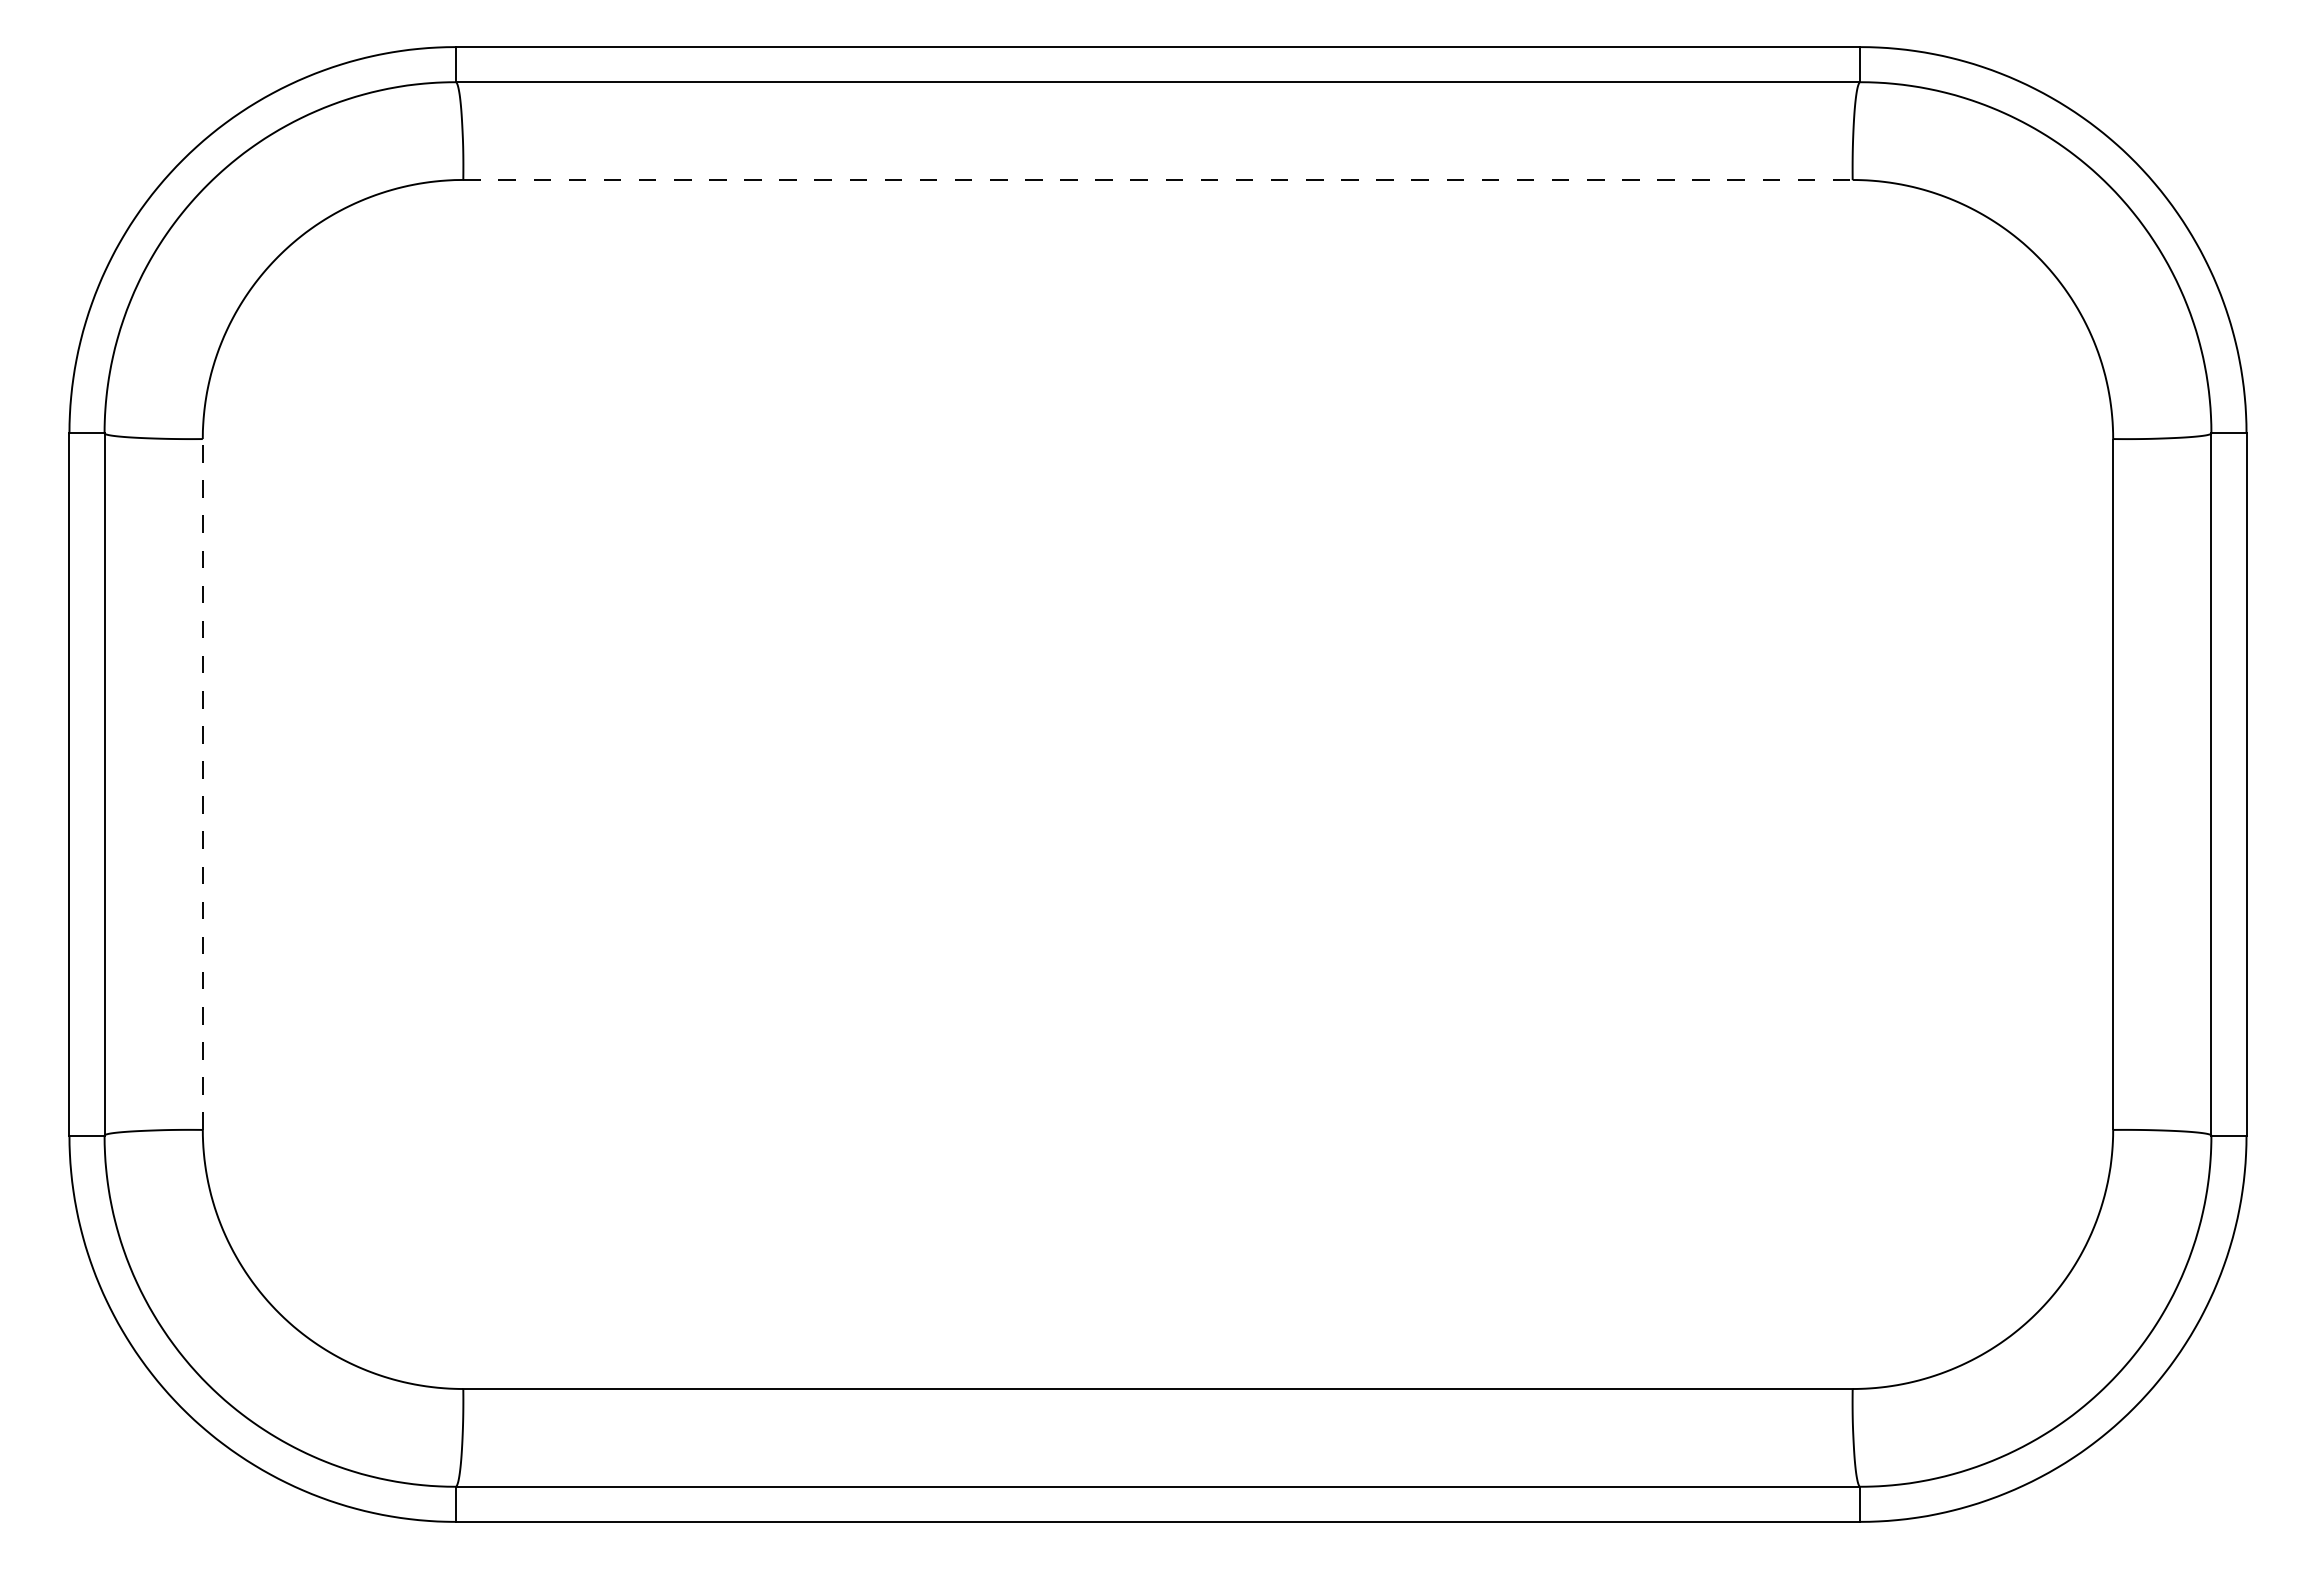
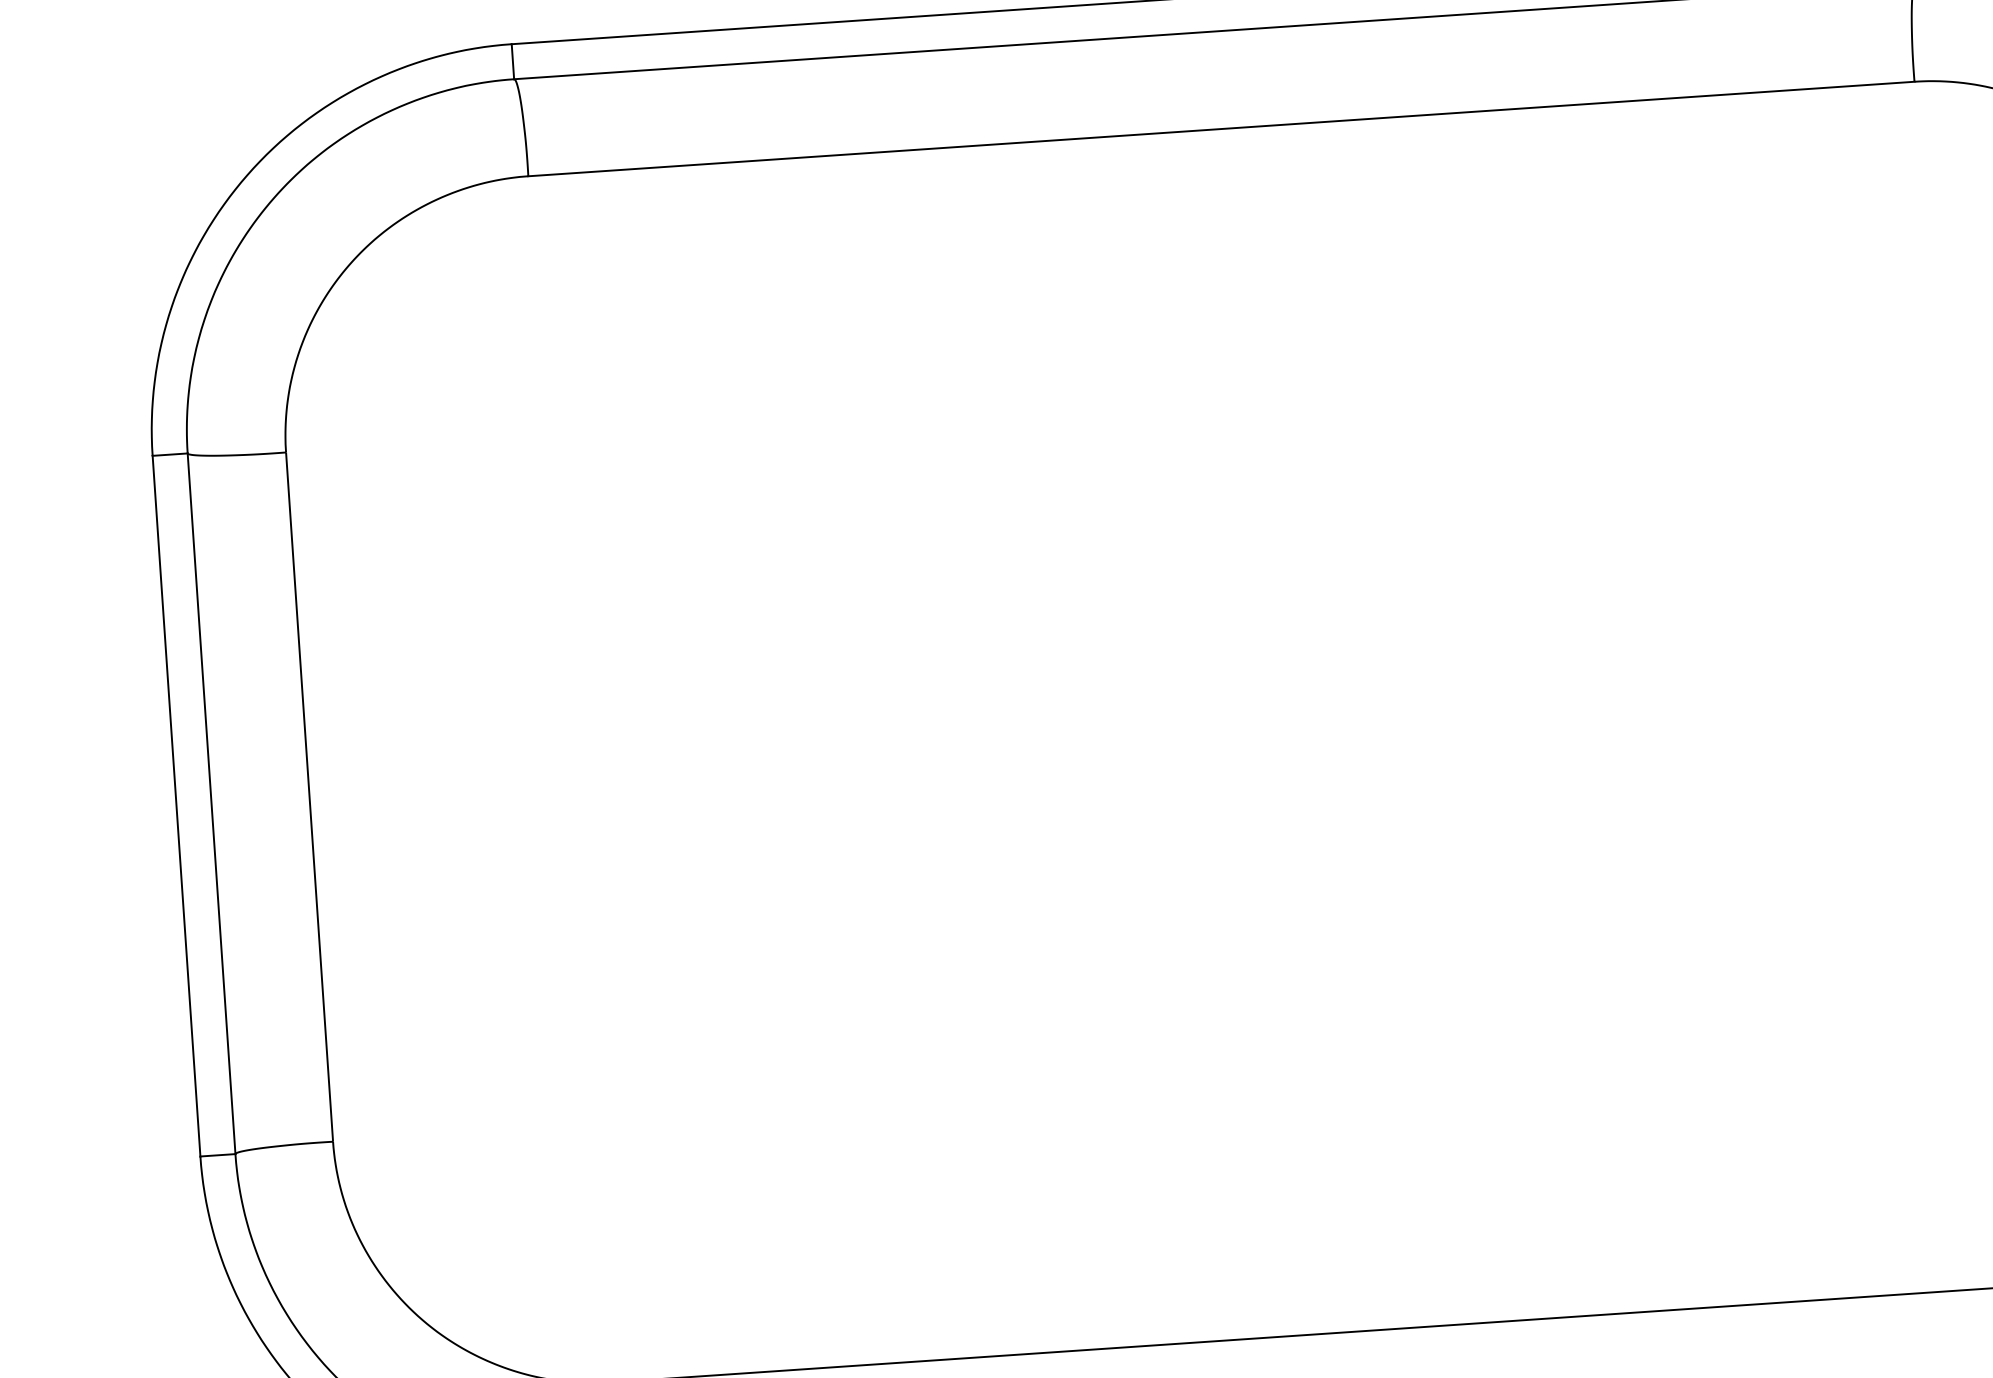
line: (1157, 180) -> (1220, 129), dashed -> solid
line: (202, 784) -> (309, 797), dashed -> solid

